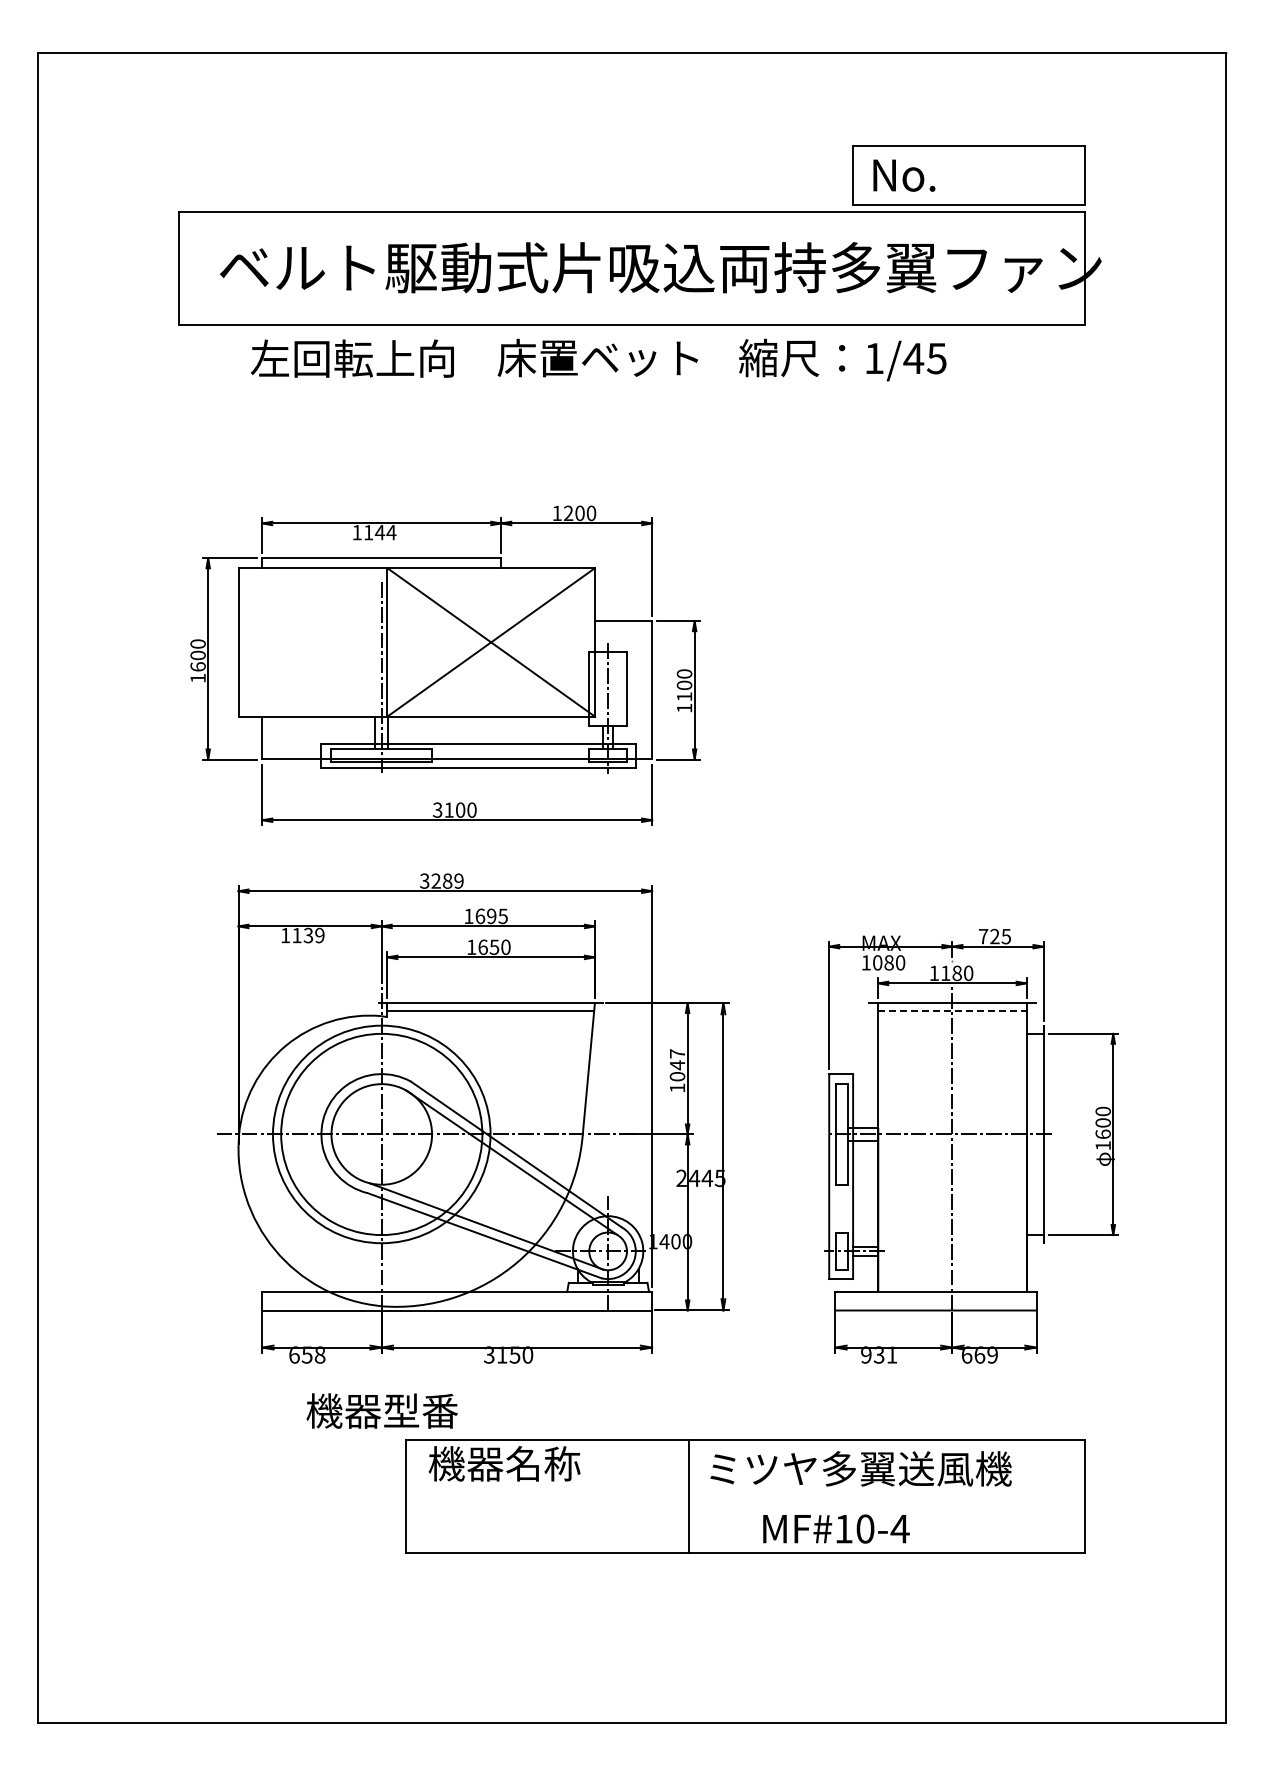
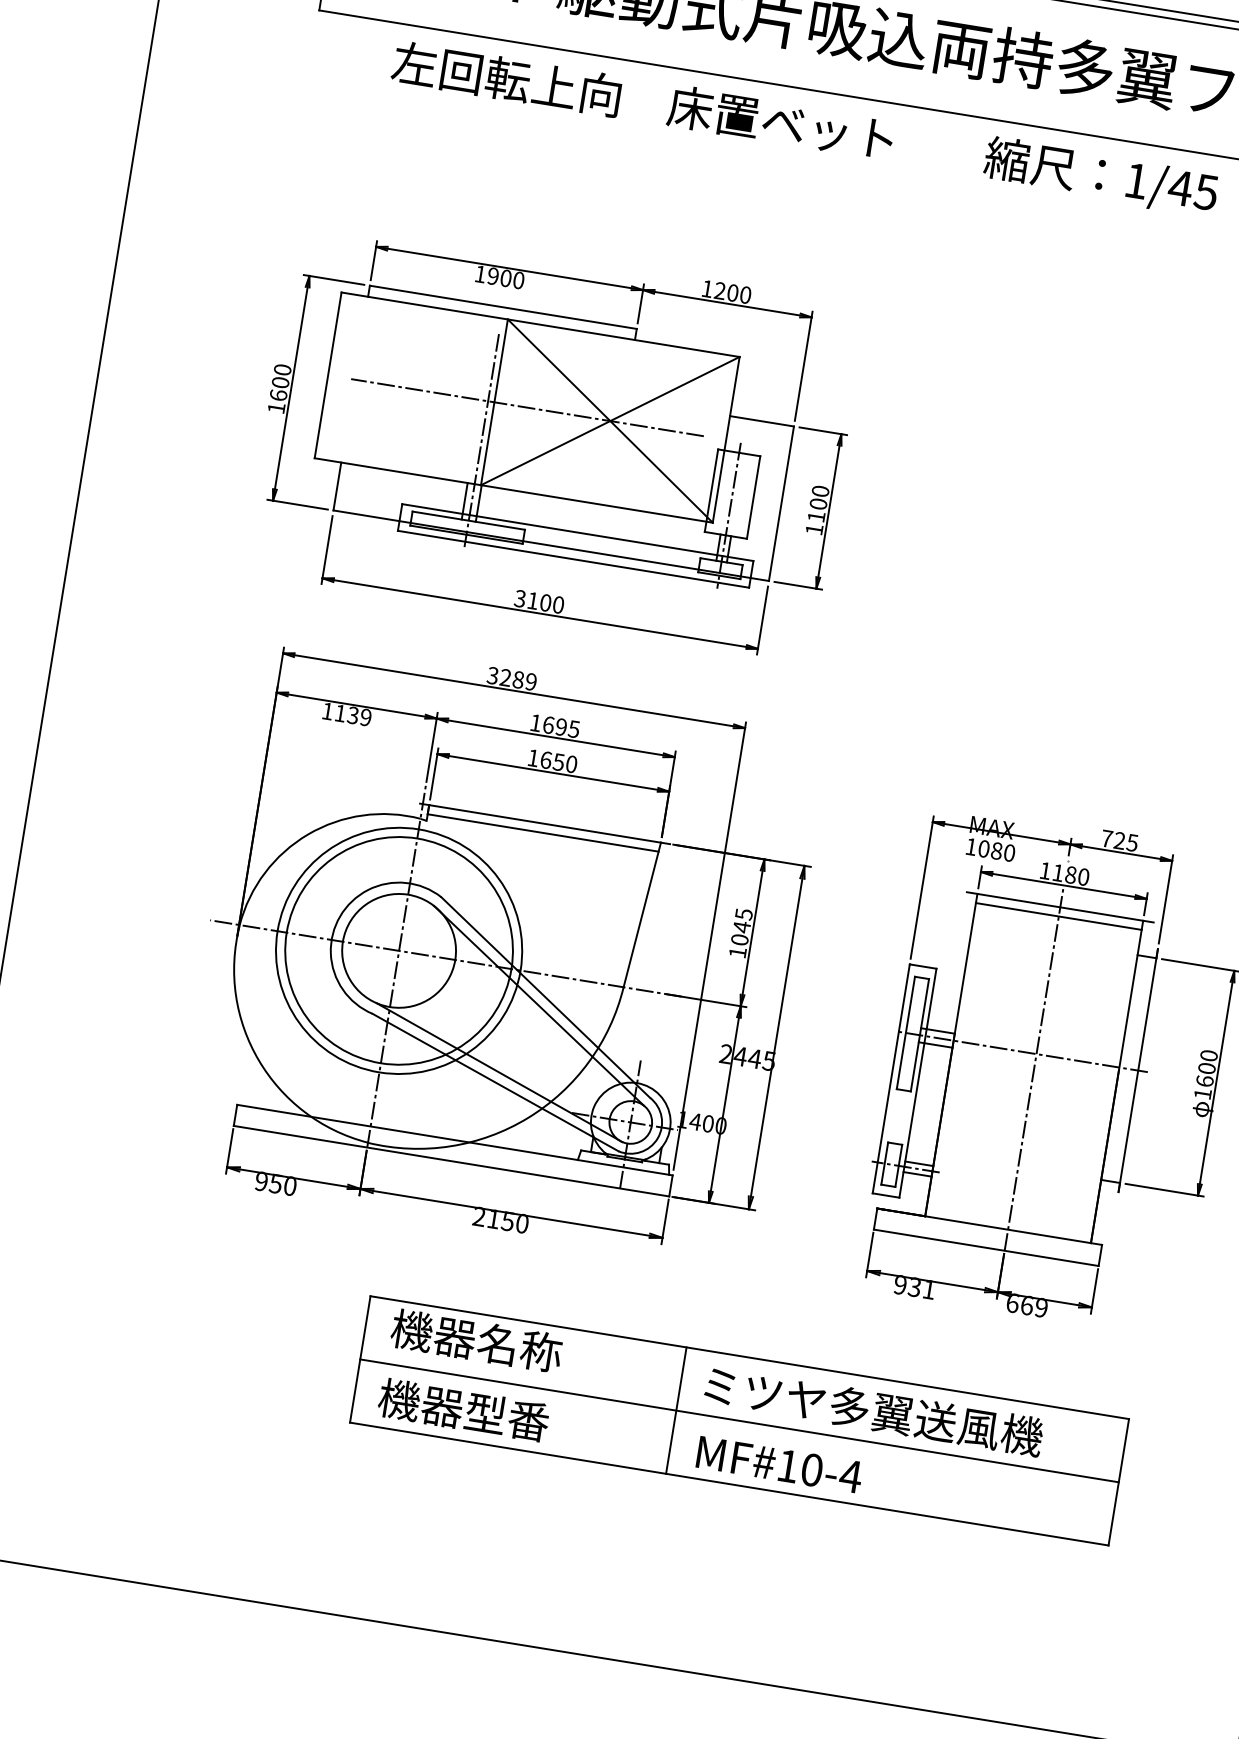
text: (842, 359) -> (1100, 176), moved
text: (380, 532) -> (506, 278), 1144 -> 1900
line: (416, 642) -> (526, 407), added
line: (952, 1011) -> (1058, 916), dashed -> solid
text: (677, 1053) -> (744, 913), 1047 -> 1045
text: (307, 1354) -> (276, 1183), 658 -> 950
text: (488, 1354) -> (478, 1215), 3150 -> 2150
text: (381, 1410) -> (463, 1409), moved
line: (744, 1496) -> (738, 1420), added
text: (836, 1528) -> (779, 1464), moved

